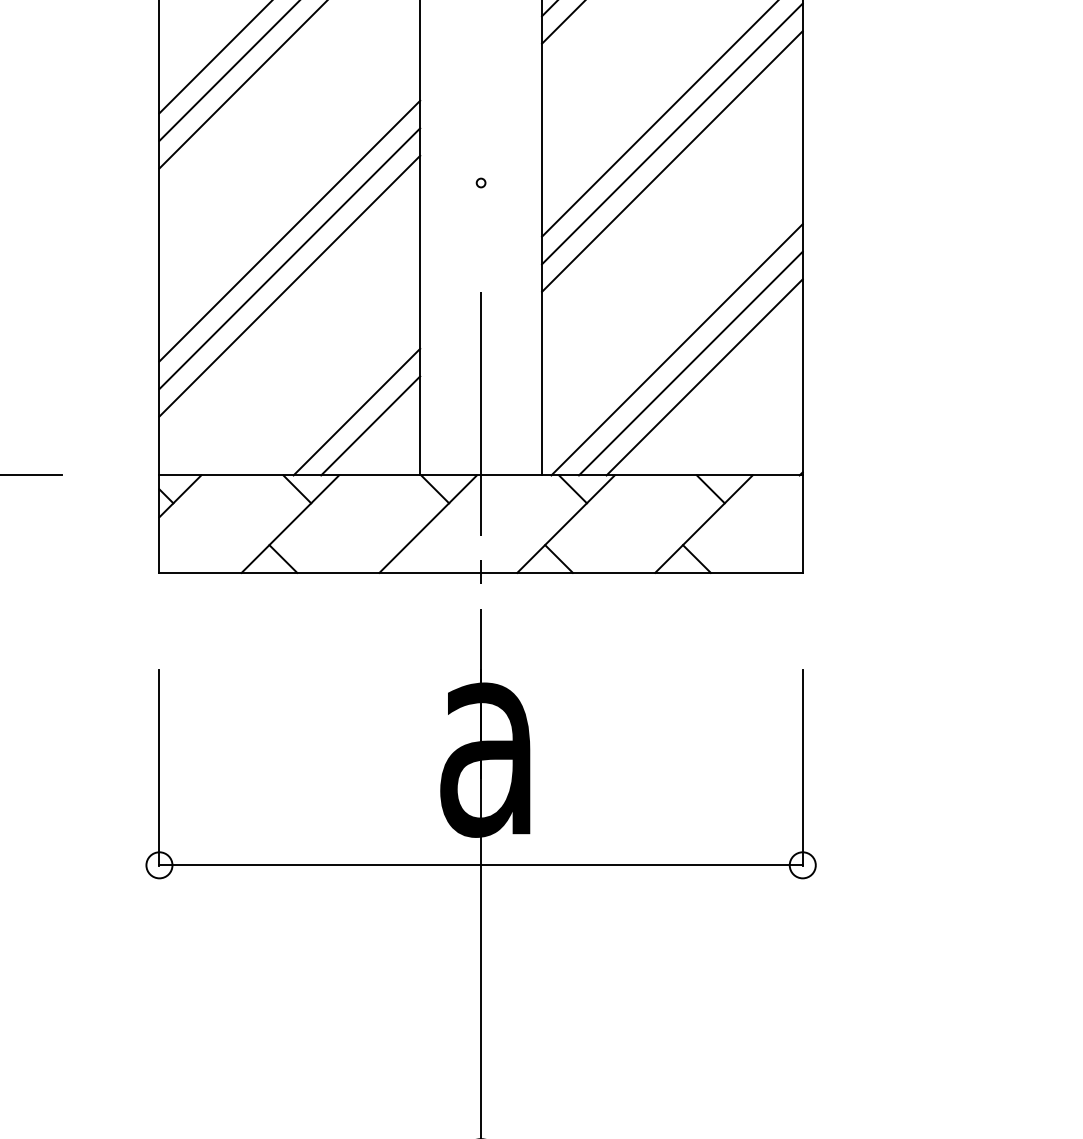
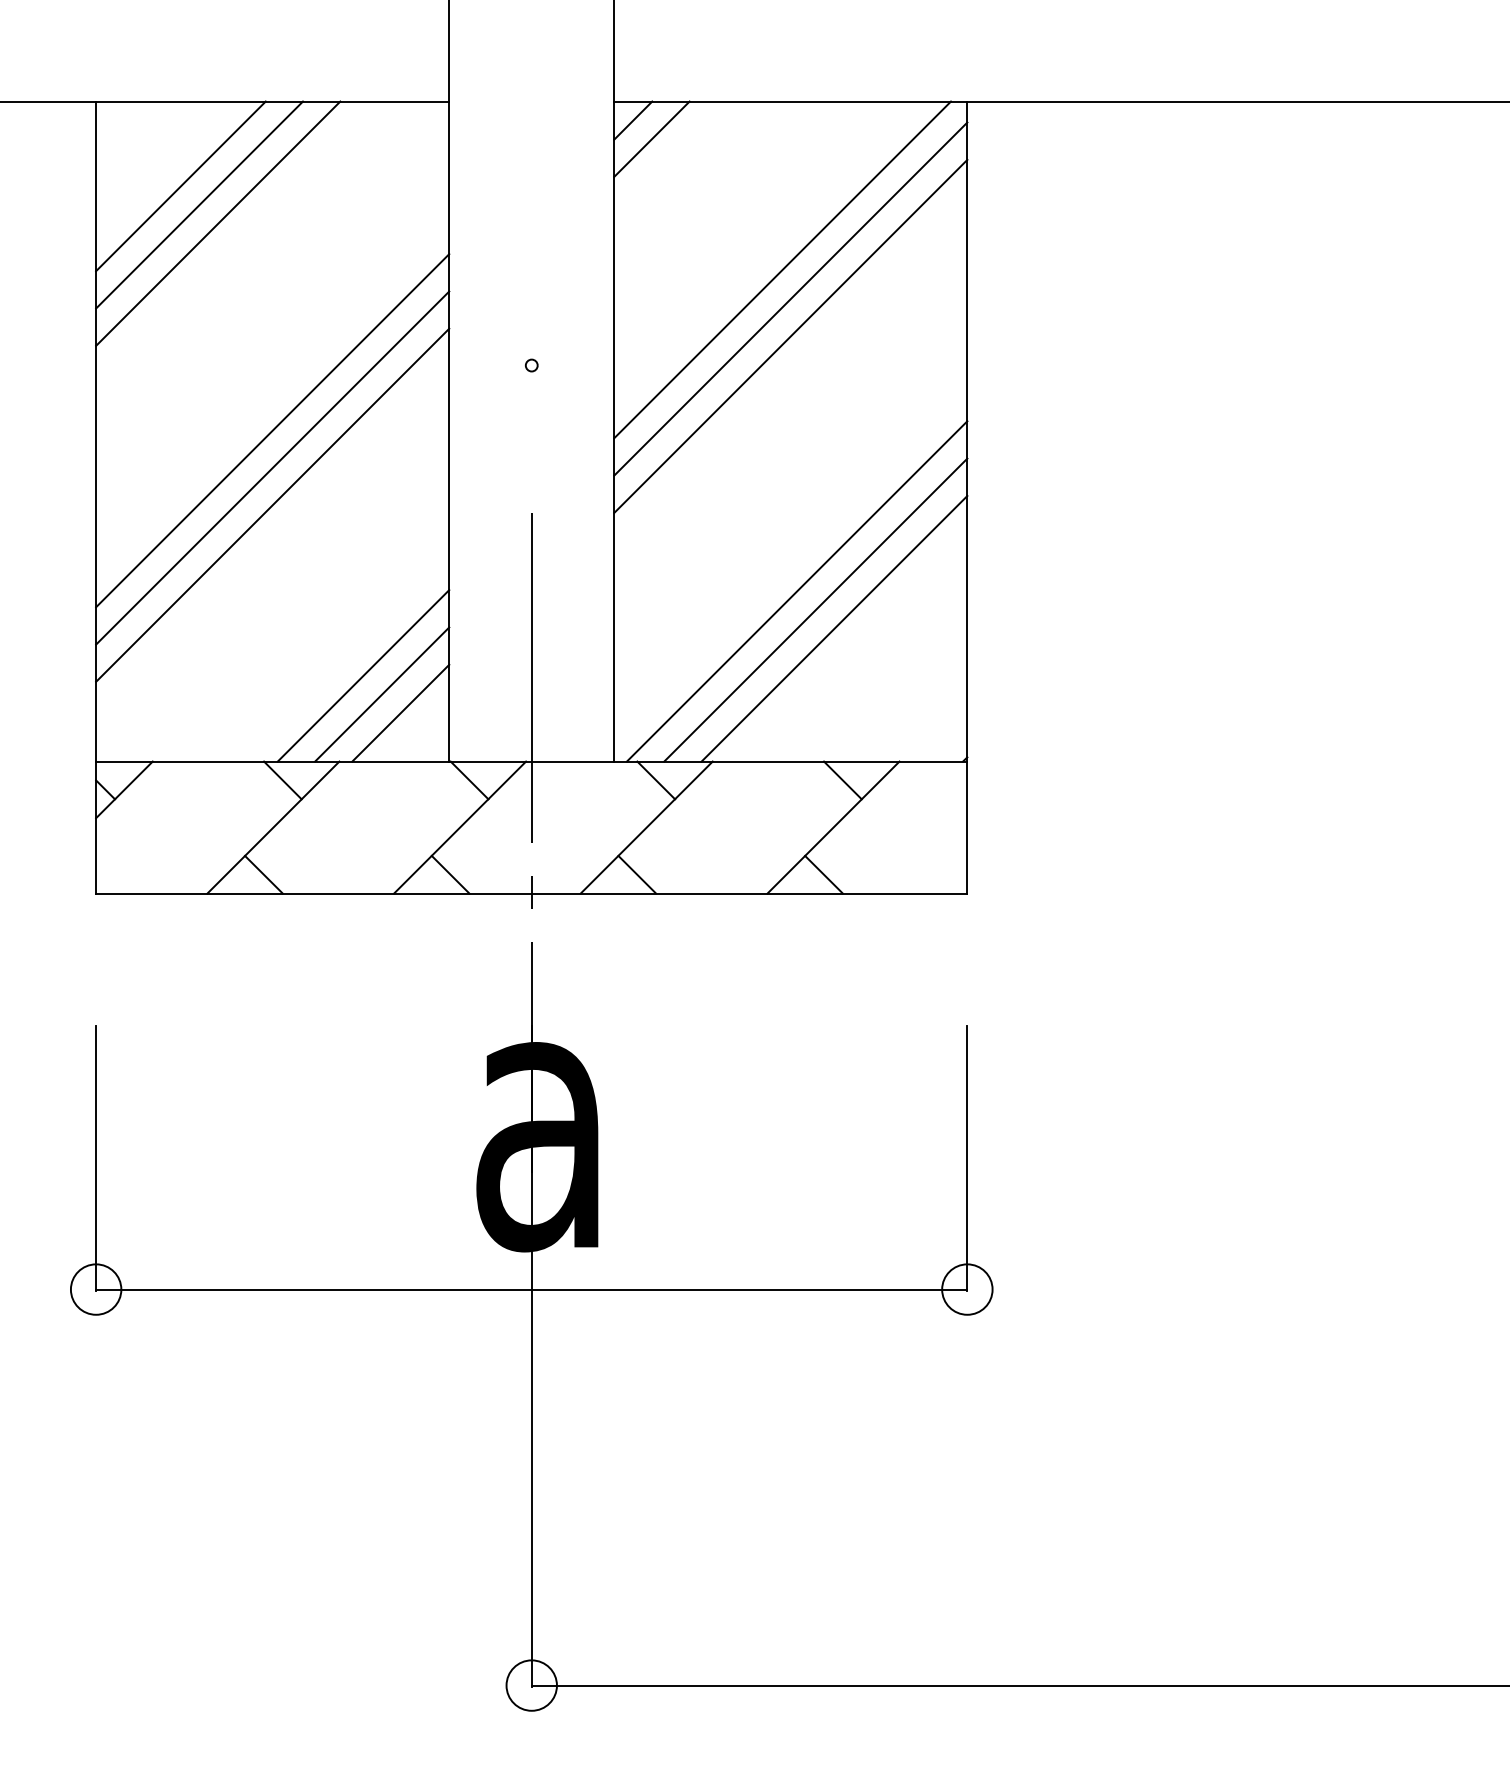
line: (384, 439) -> (400, 712), added
line: (421, 558) -> (450, 874), added
circle: (158, 865) -> (95, 1289), size x1.43
circle: (802, 865) -> (967, 1289), size x1.43

